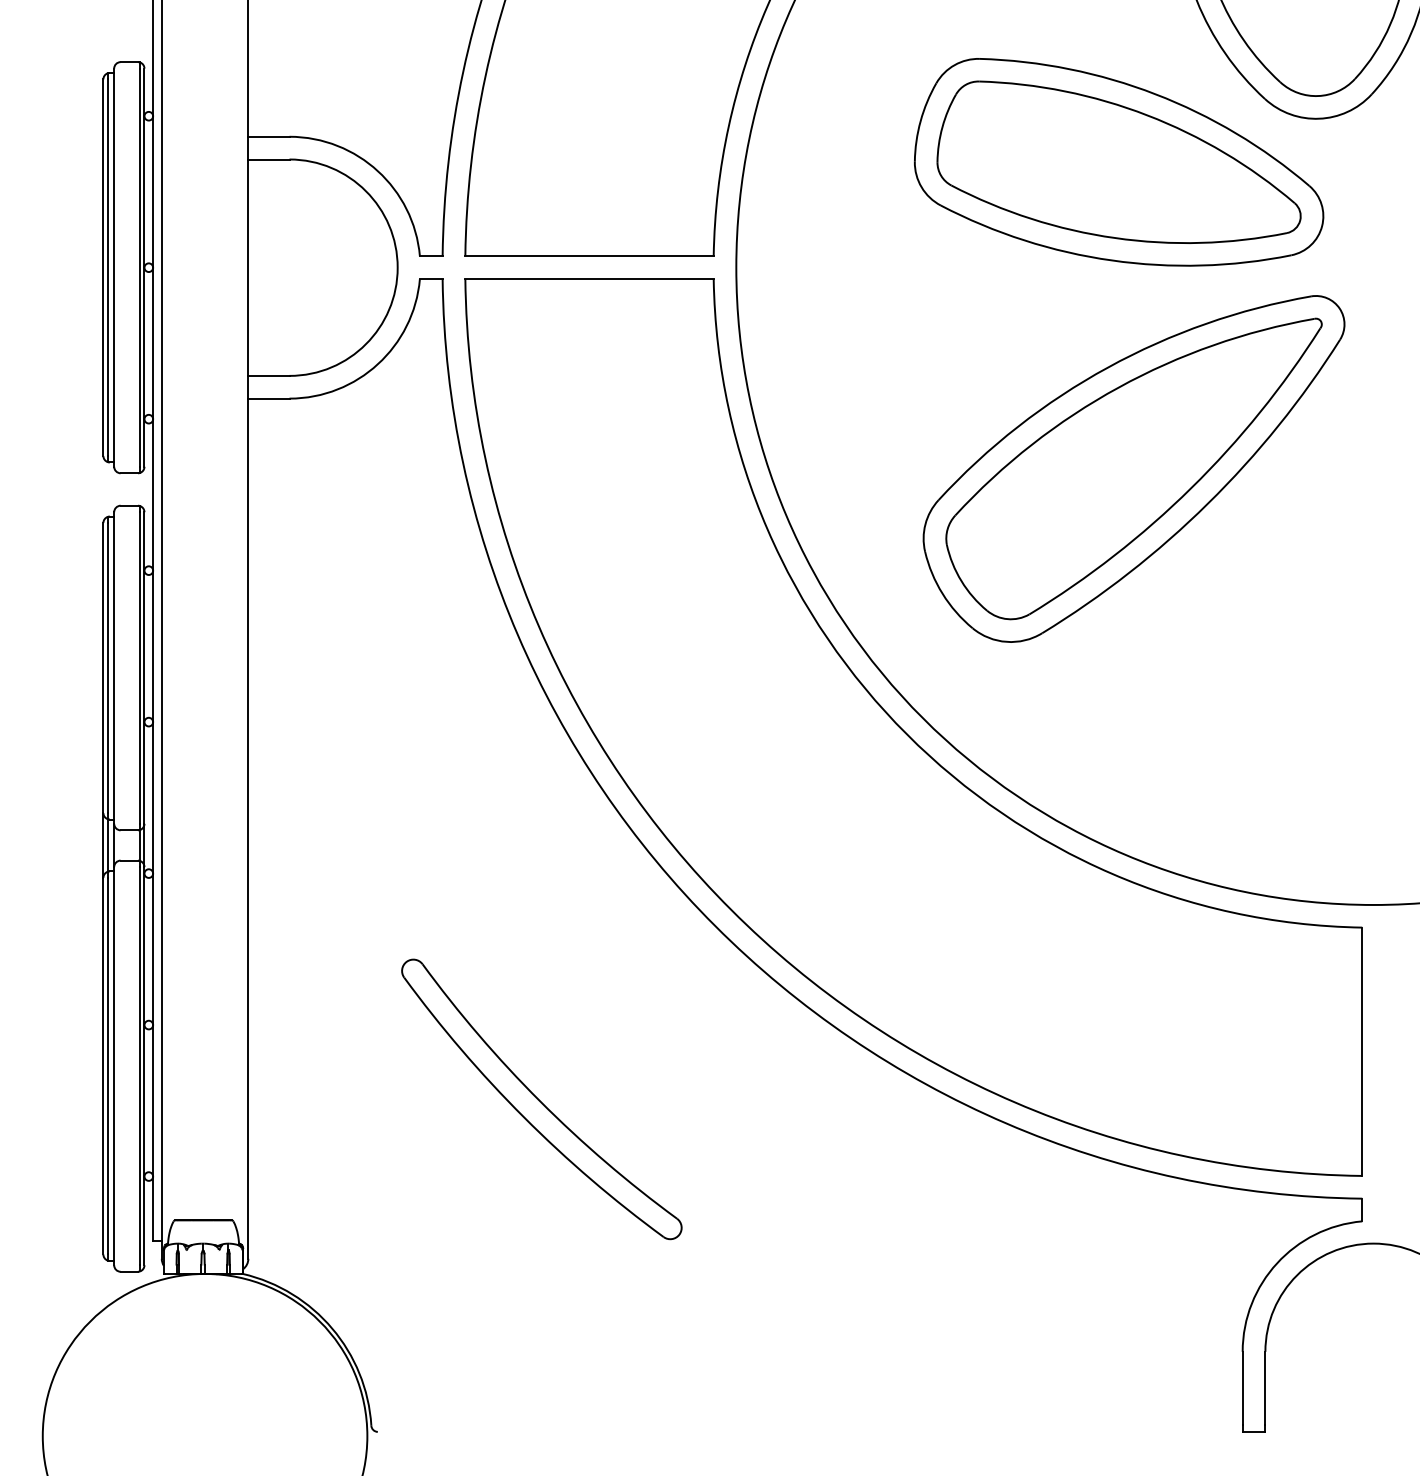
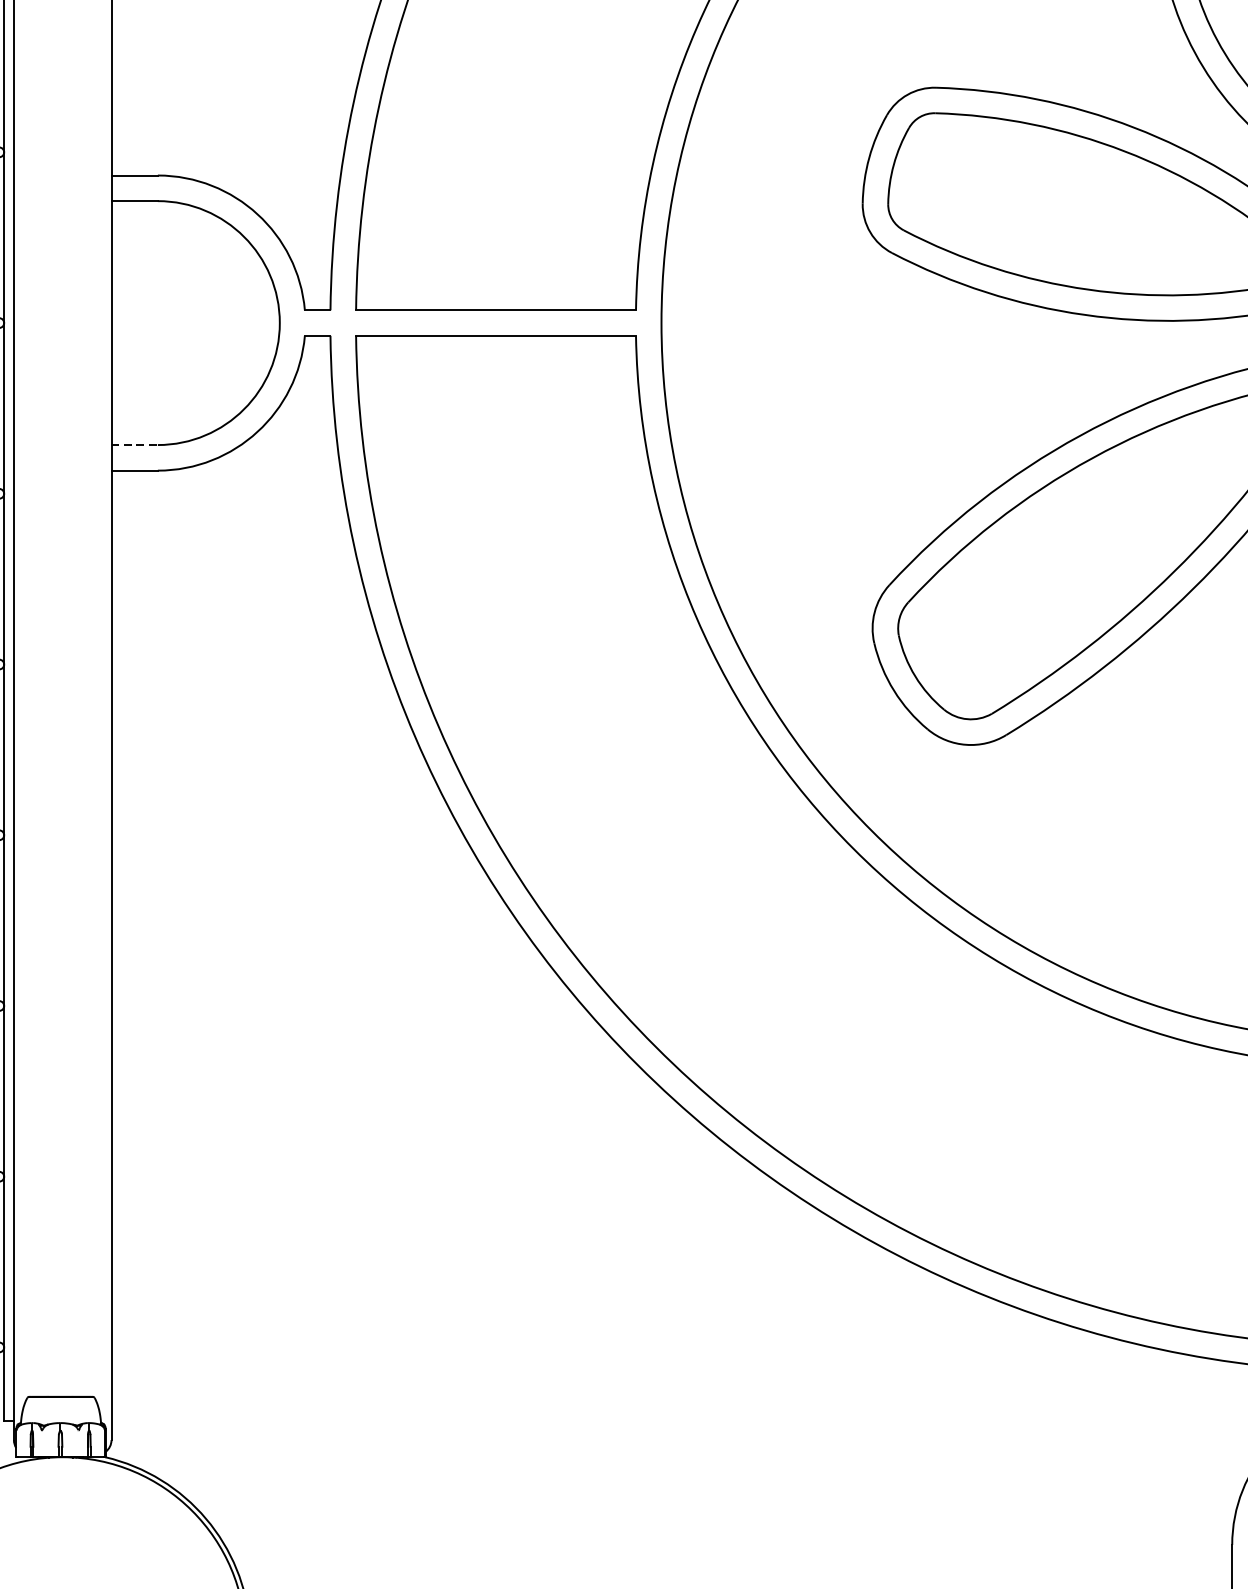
line: (268, 375) -> (134, 444), solid -> dashed
part: (541, 1099) -> (441, 1260), removed

